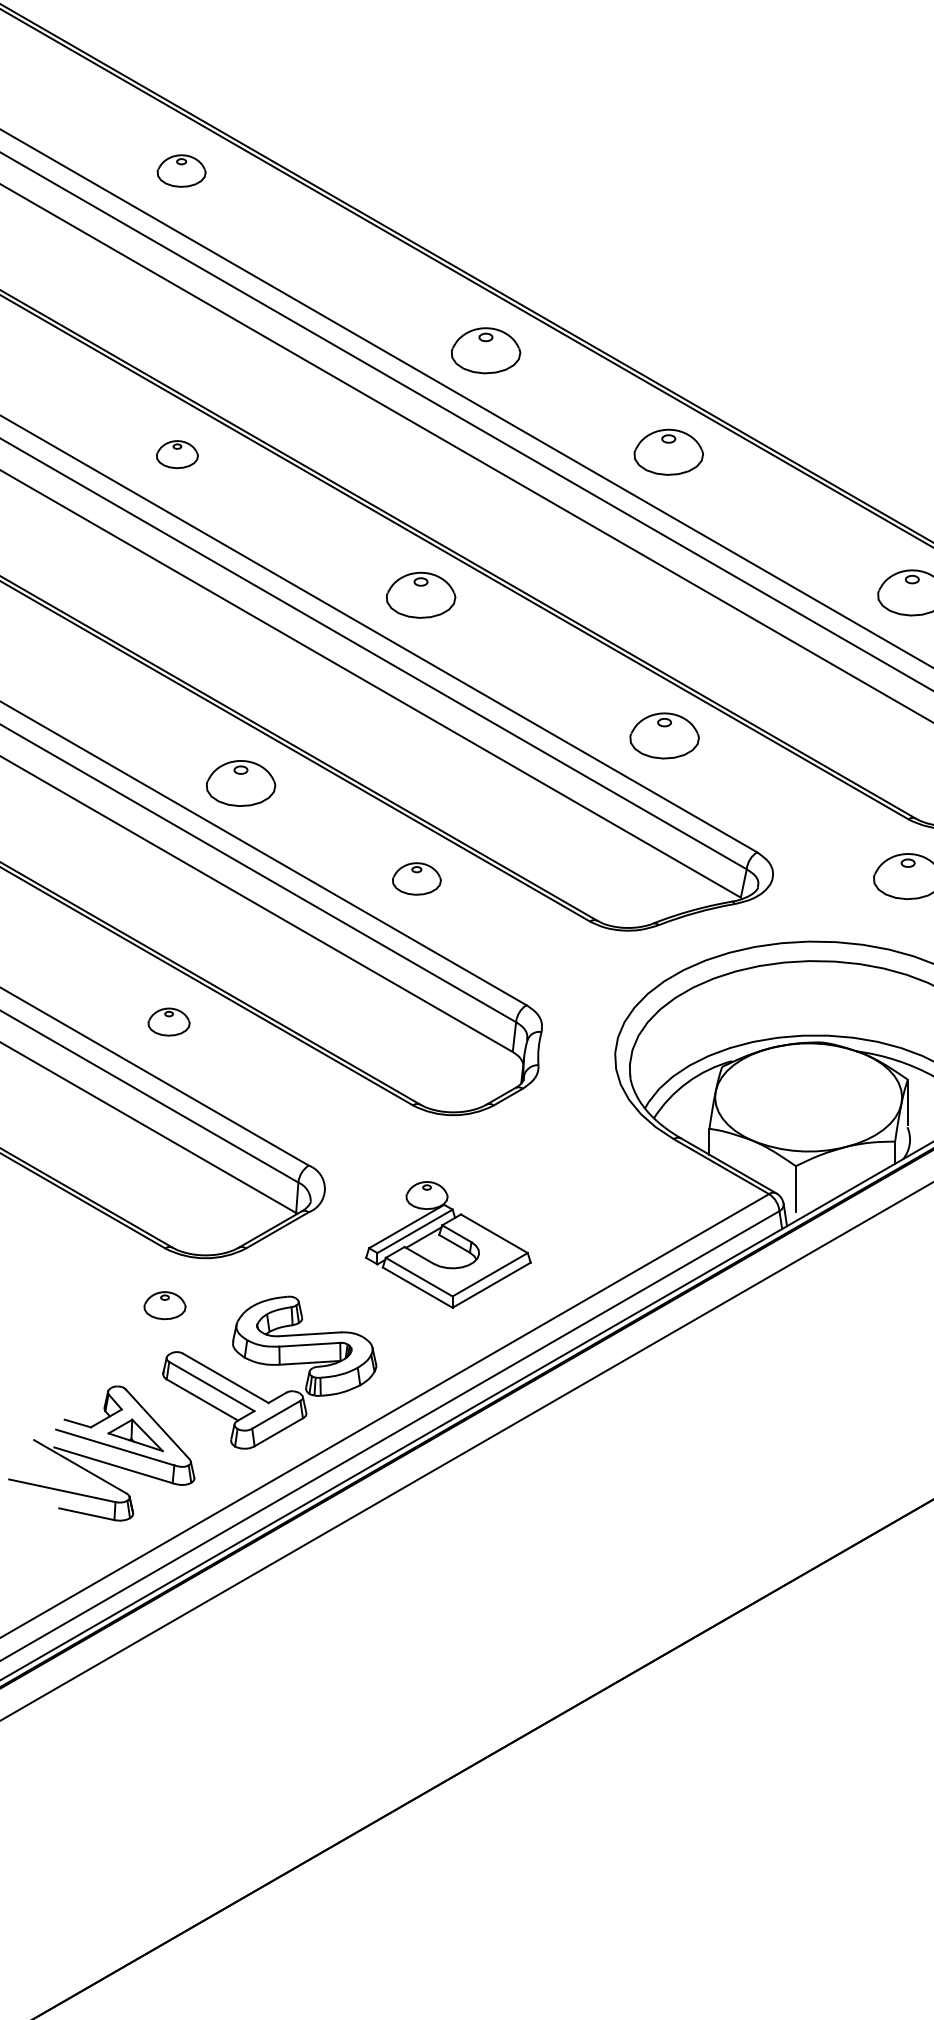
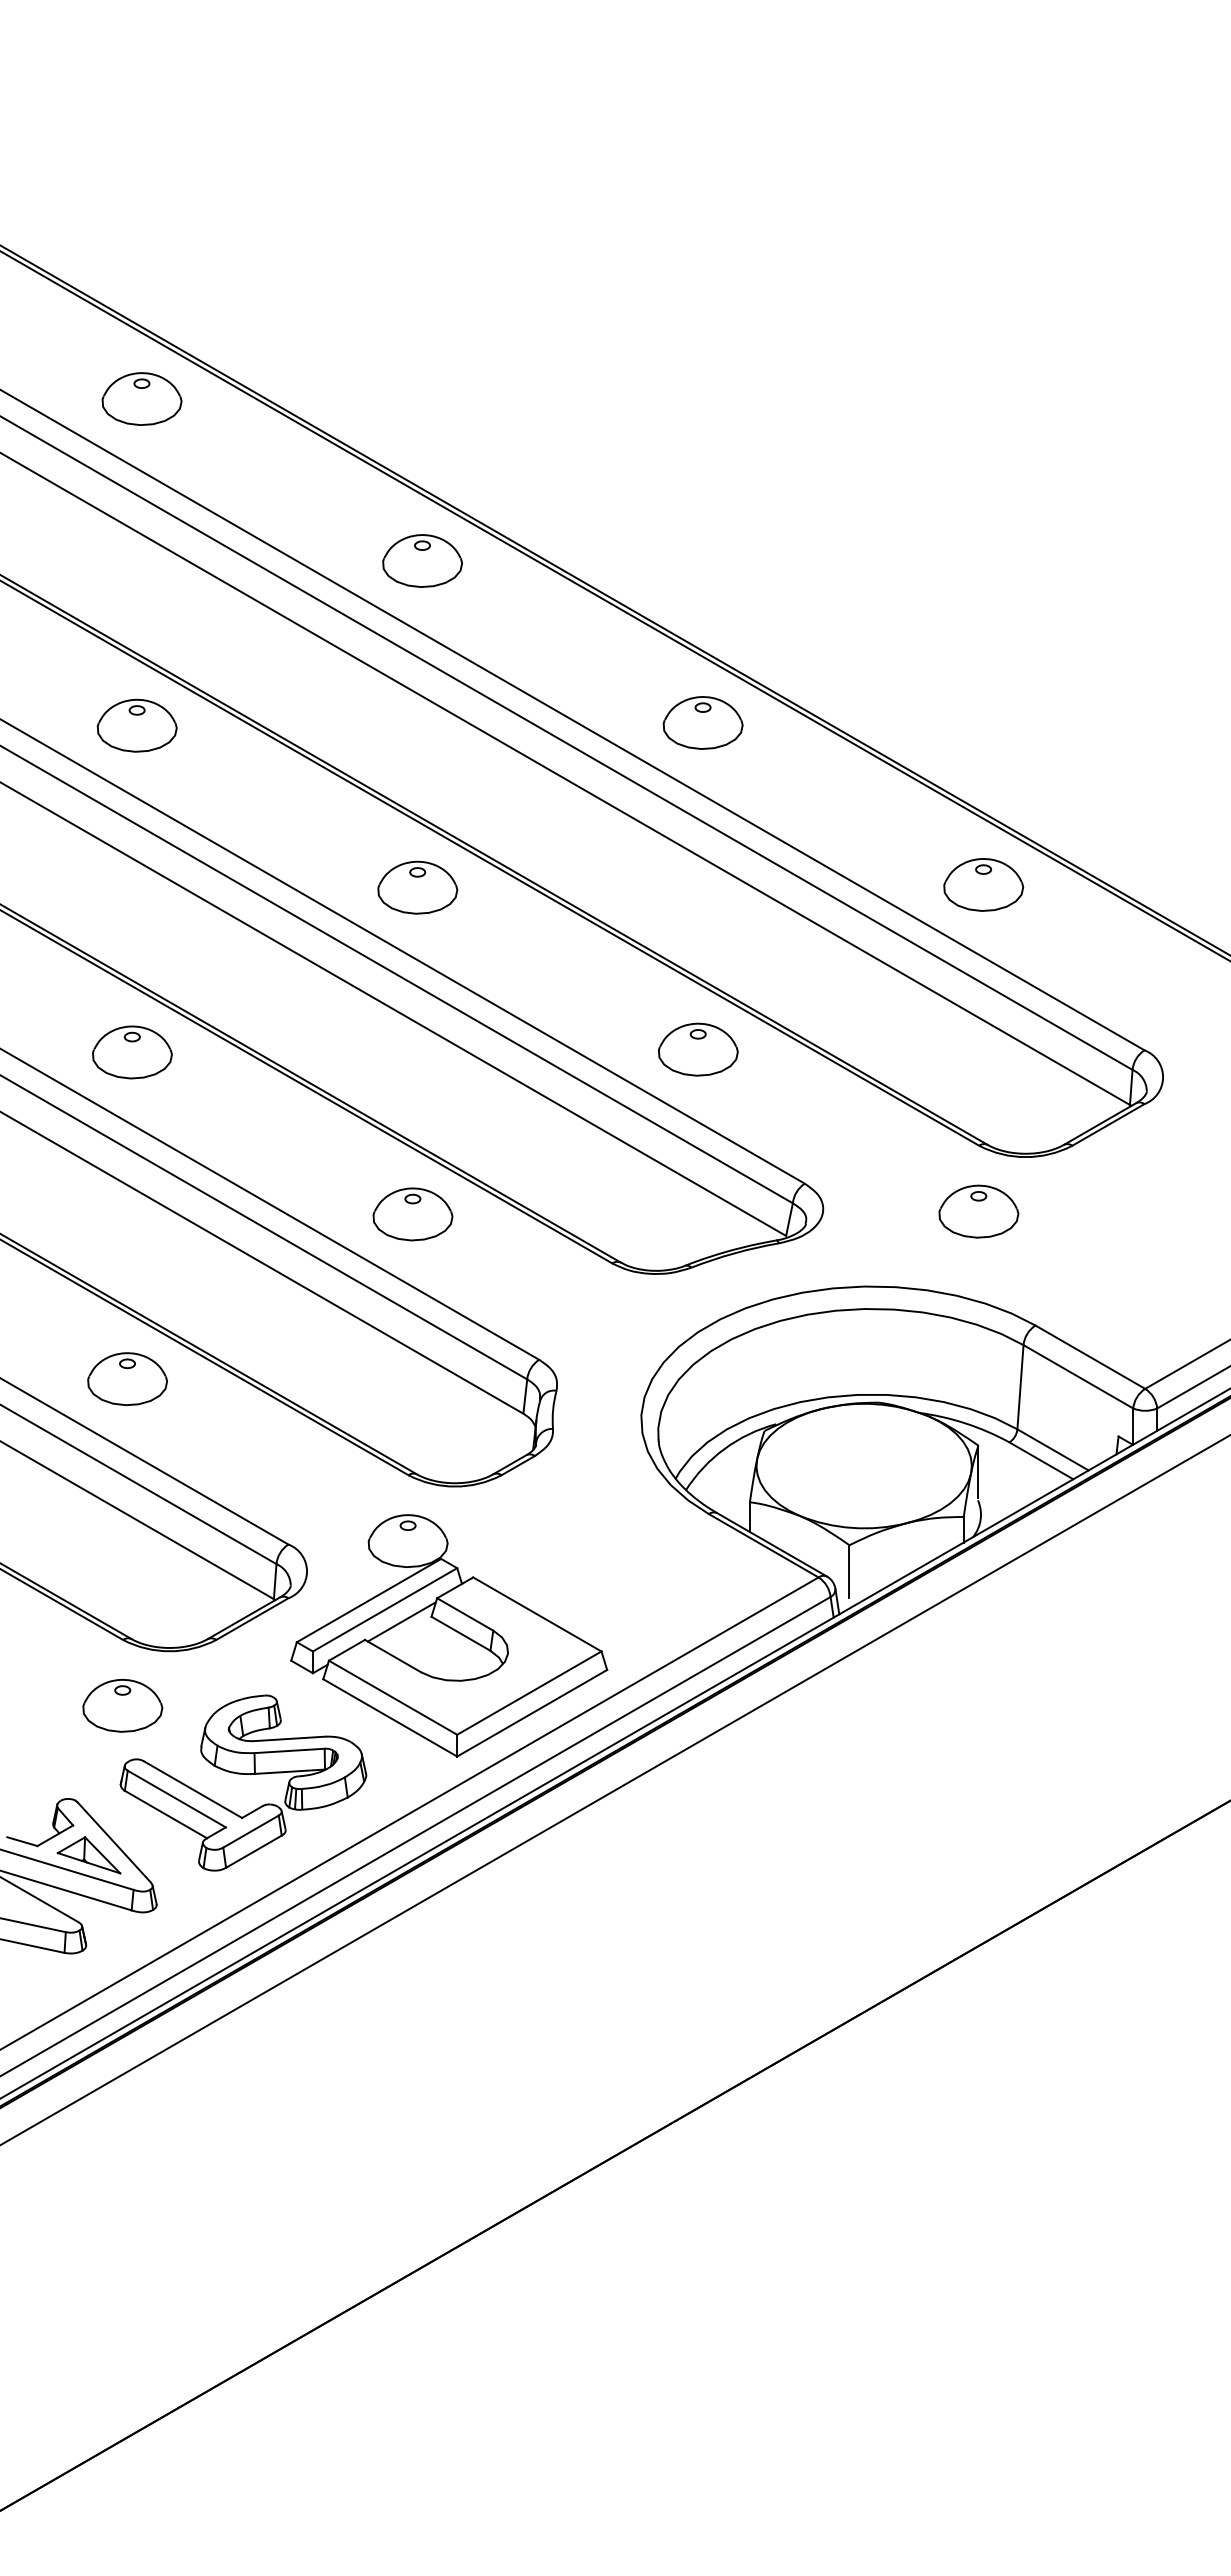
part: (181, 170) -> (141, 398), size x1.43
part: (485, 350) -> (422, 560), moved
part: (176, 454) -> (136, 725), size x1.67
part: (241, 783) -> (132, 1052), moved
part: (416, 879) -> (412, 1214), size x1.43
part: (169, 1022) -> (127, 1379), size x1.67
part: (448, 1244) -> (449, 1635), size x1.67
part: (164, 1305) -> (122, 1705), size x1.67

